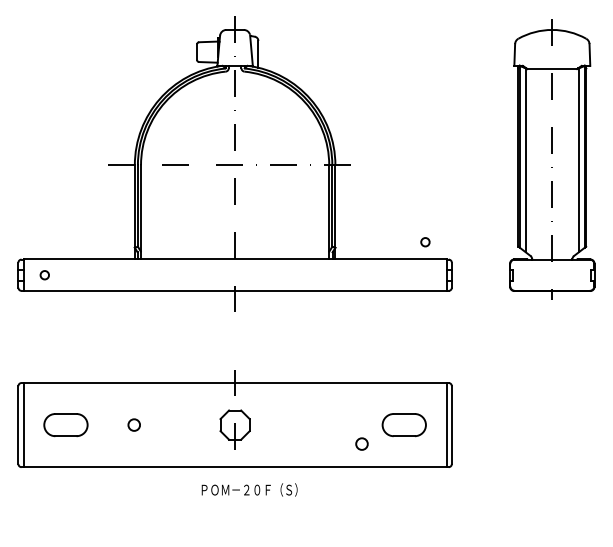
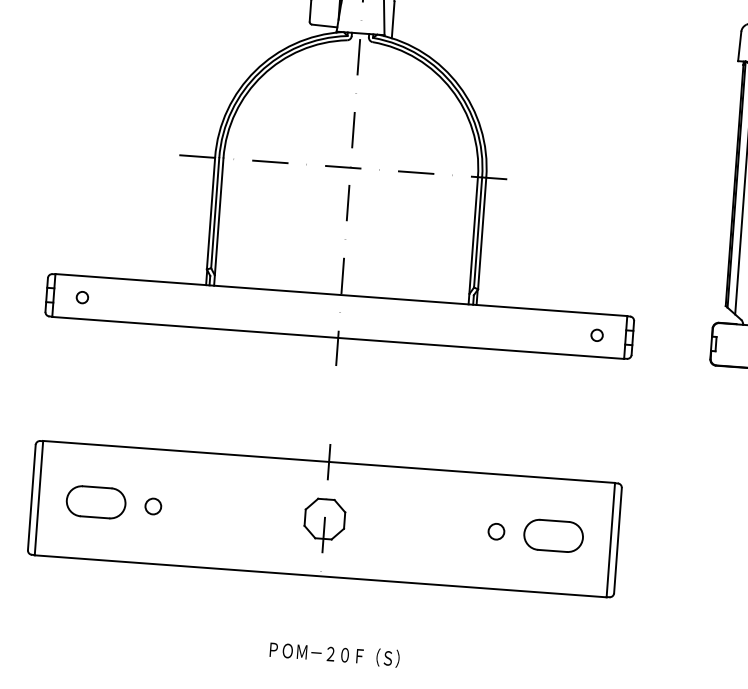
circle: (425, 242) -> (597, 335), moved
circle: (133, 424) -> (152, 505), moved
circle: (361, 443) -> (495, 530), moved
text: (249, 489) -> (334, 653), moved

